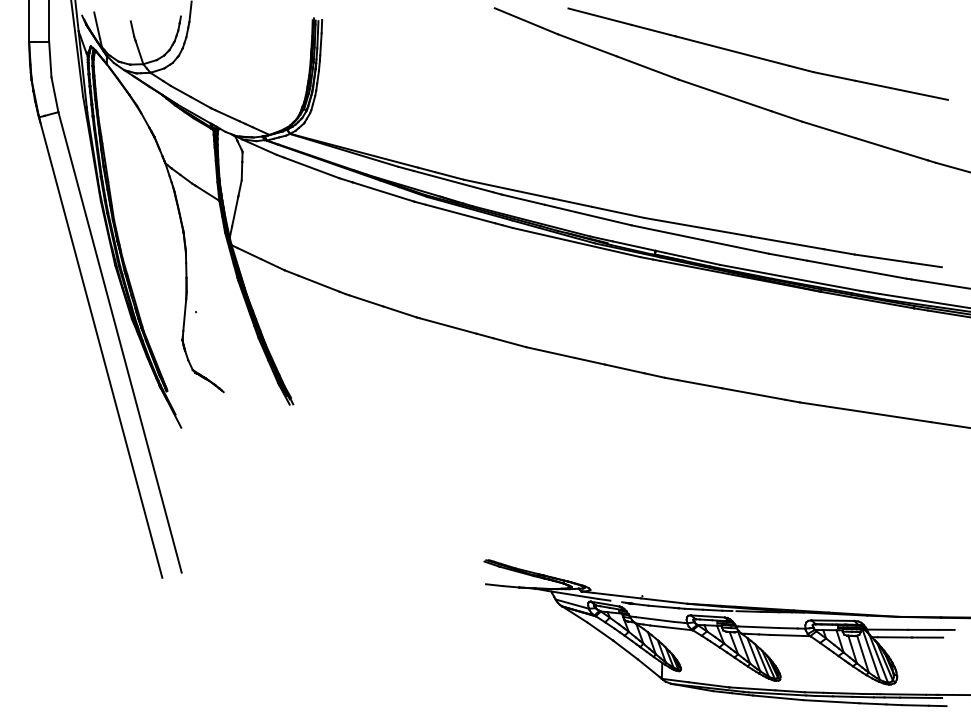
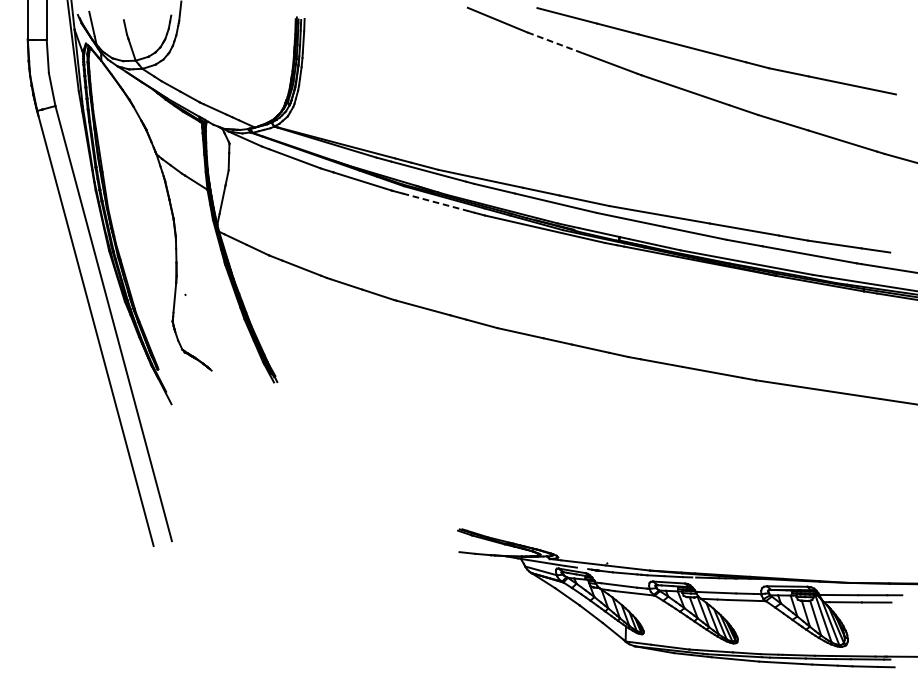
line: (587, 45) -> (555, 43), solid -> dashed
line: (460, 214) -> (435, 202), solid -> dashed

